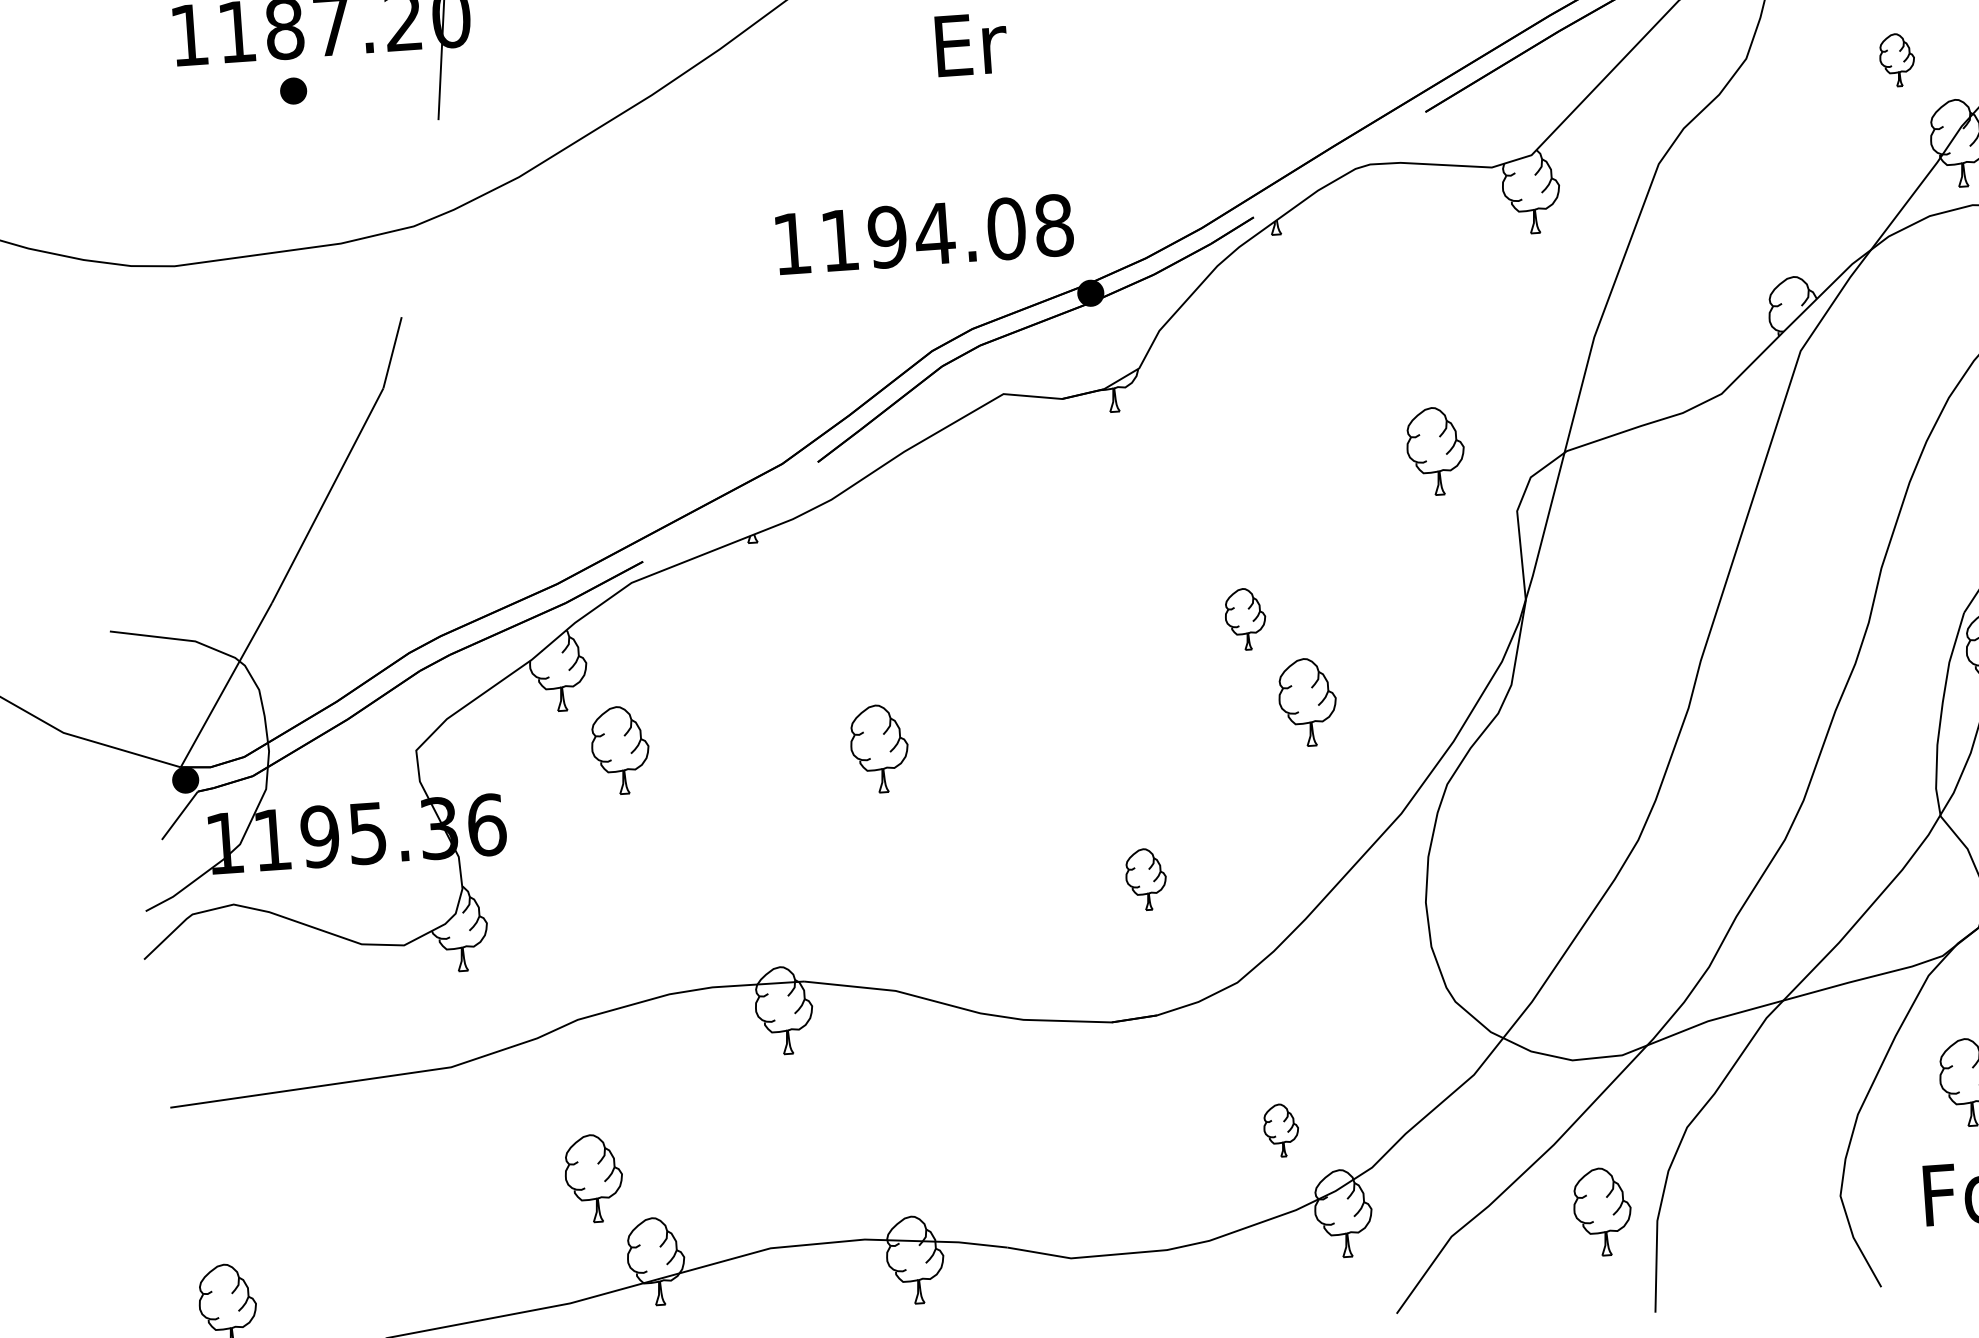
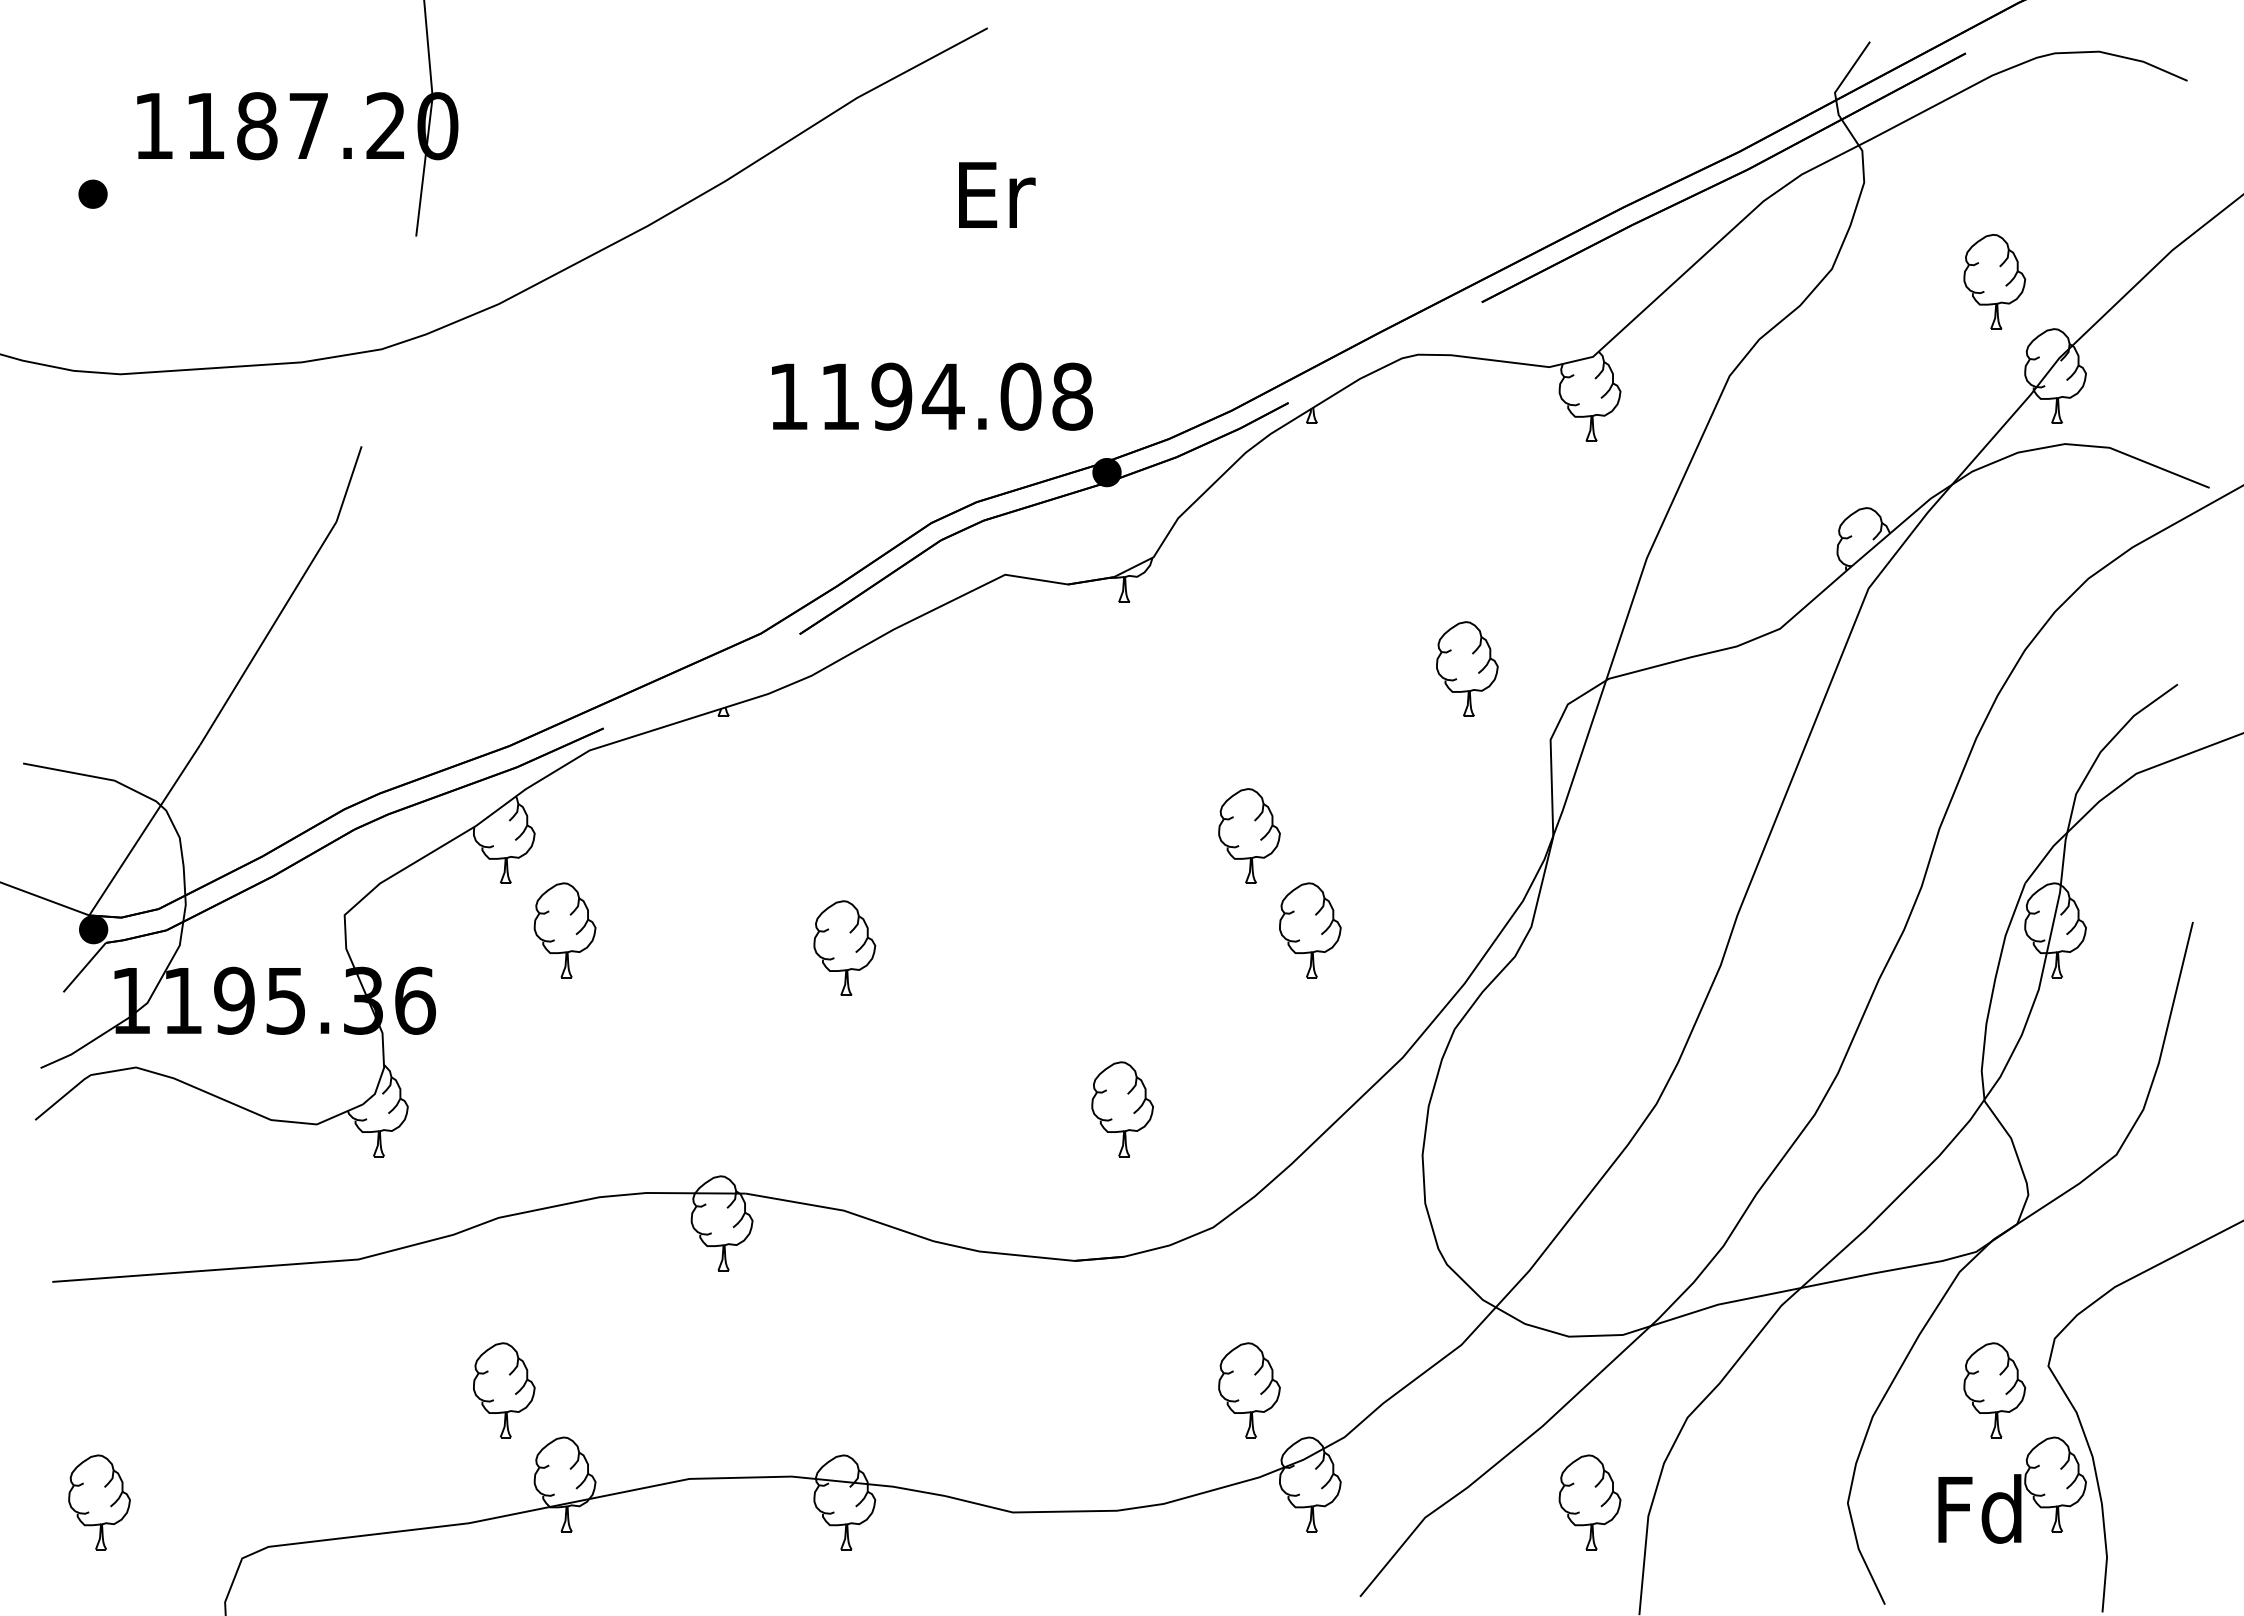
part: (1896, 59) -> (1994, 281), size x1.67
part: (293, 90) -> (92, 193), moved
part: (1245, 618) -> (1249, 835), size x1.43
part: (1146, 879) -> (1122, 1109), size x1.43
part: (1281, 1130) -> (1249, 1390), size x1.67

